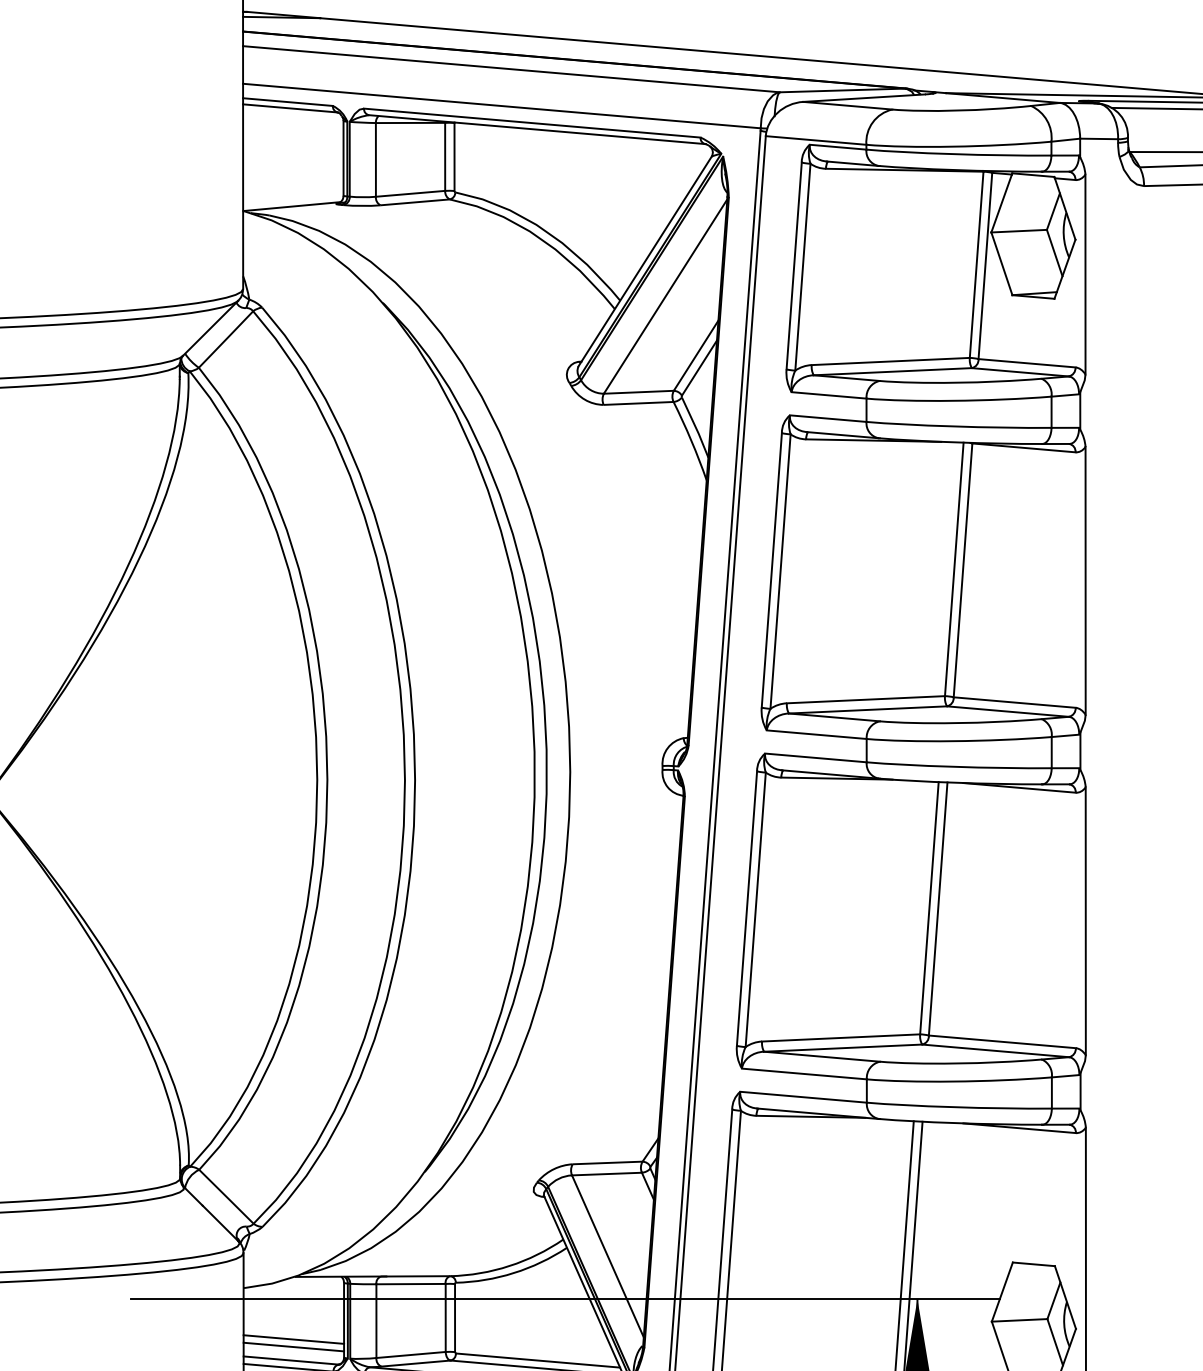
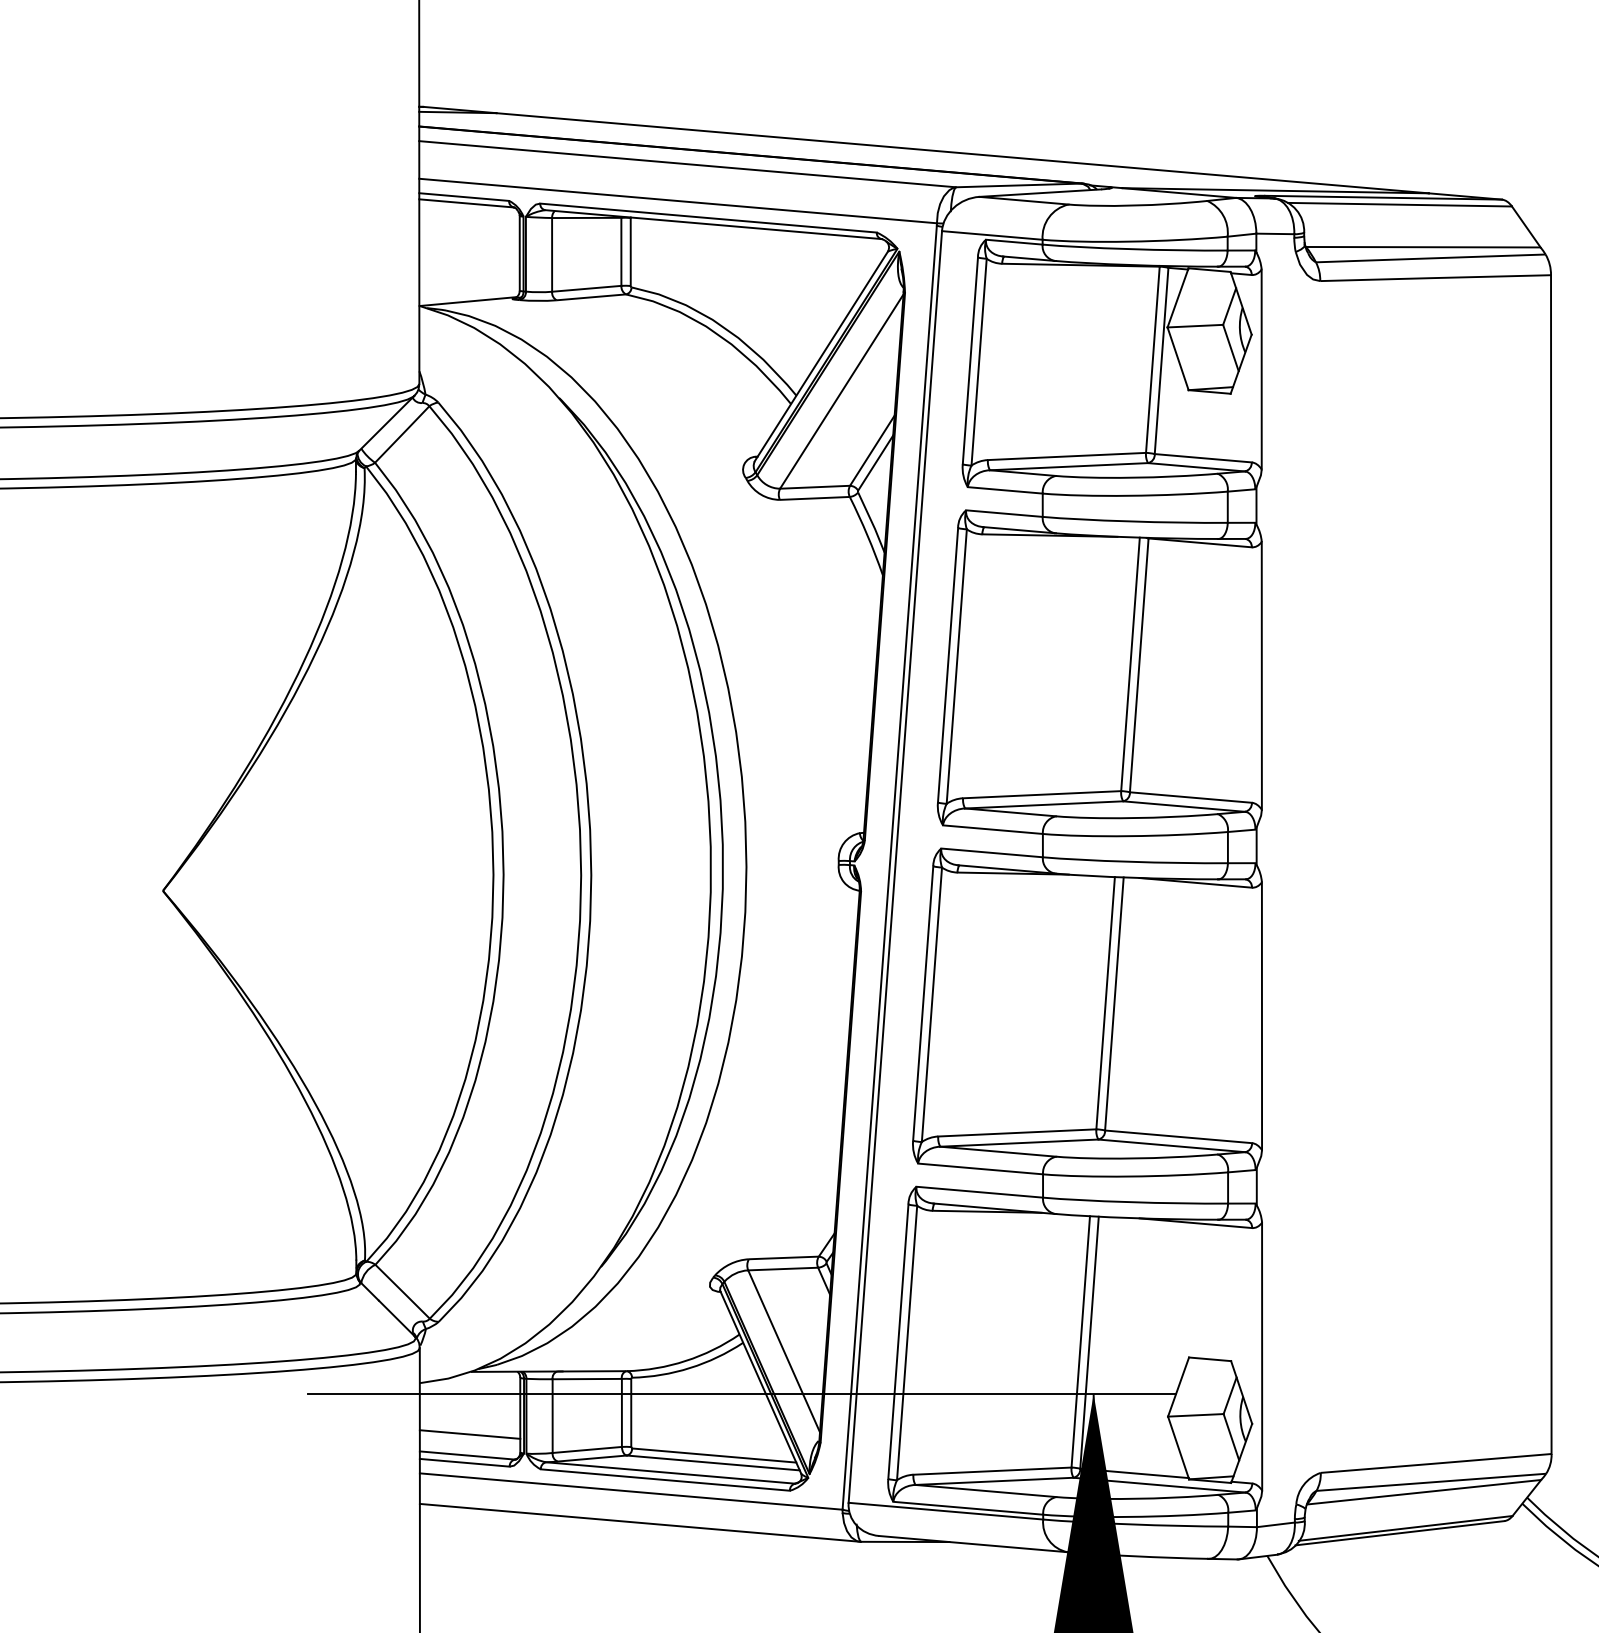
line: (293, 1346) -> (469, 1441), removed

